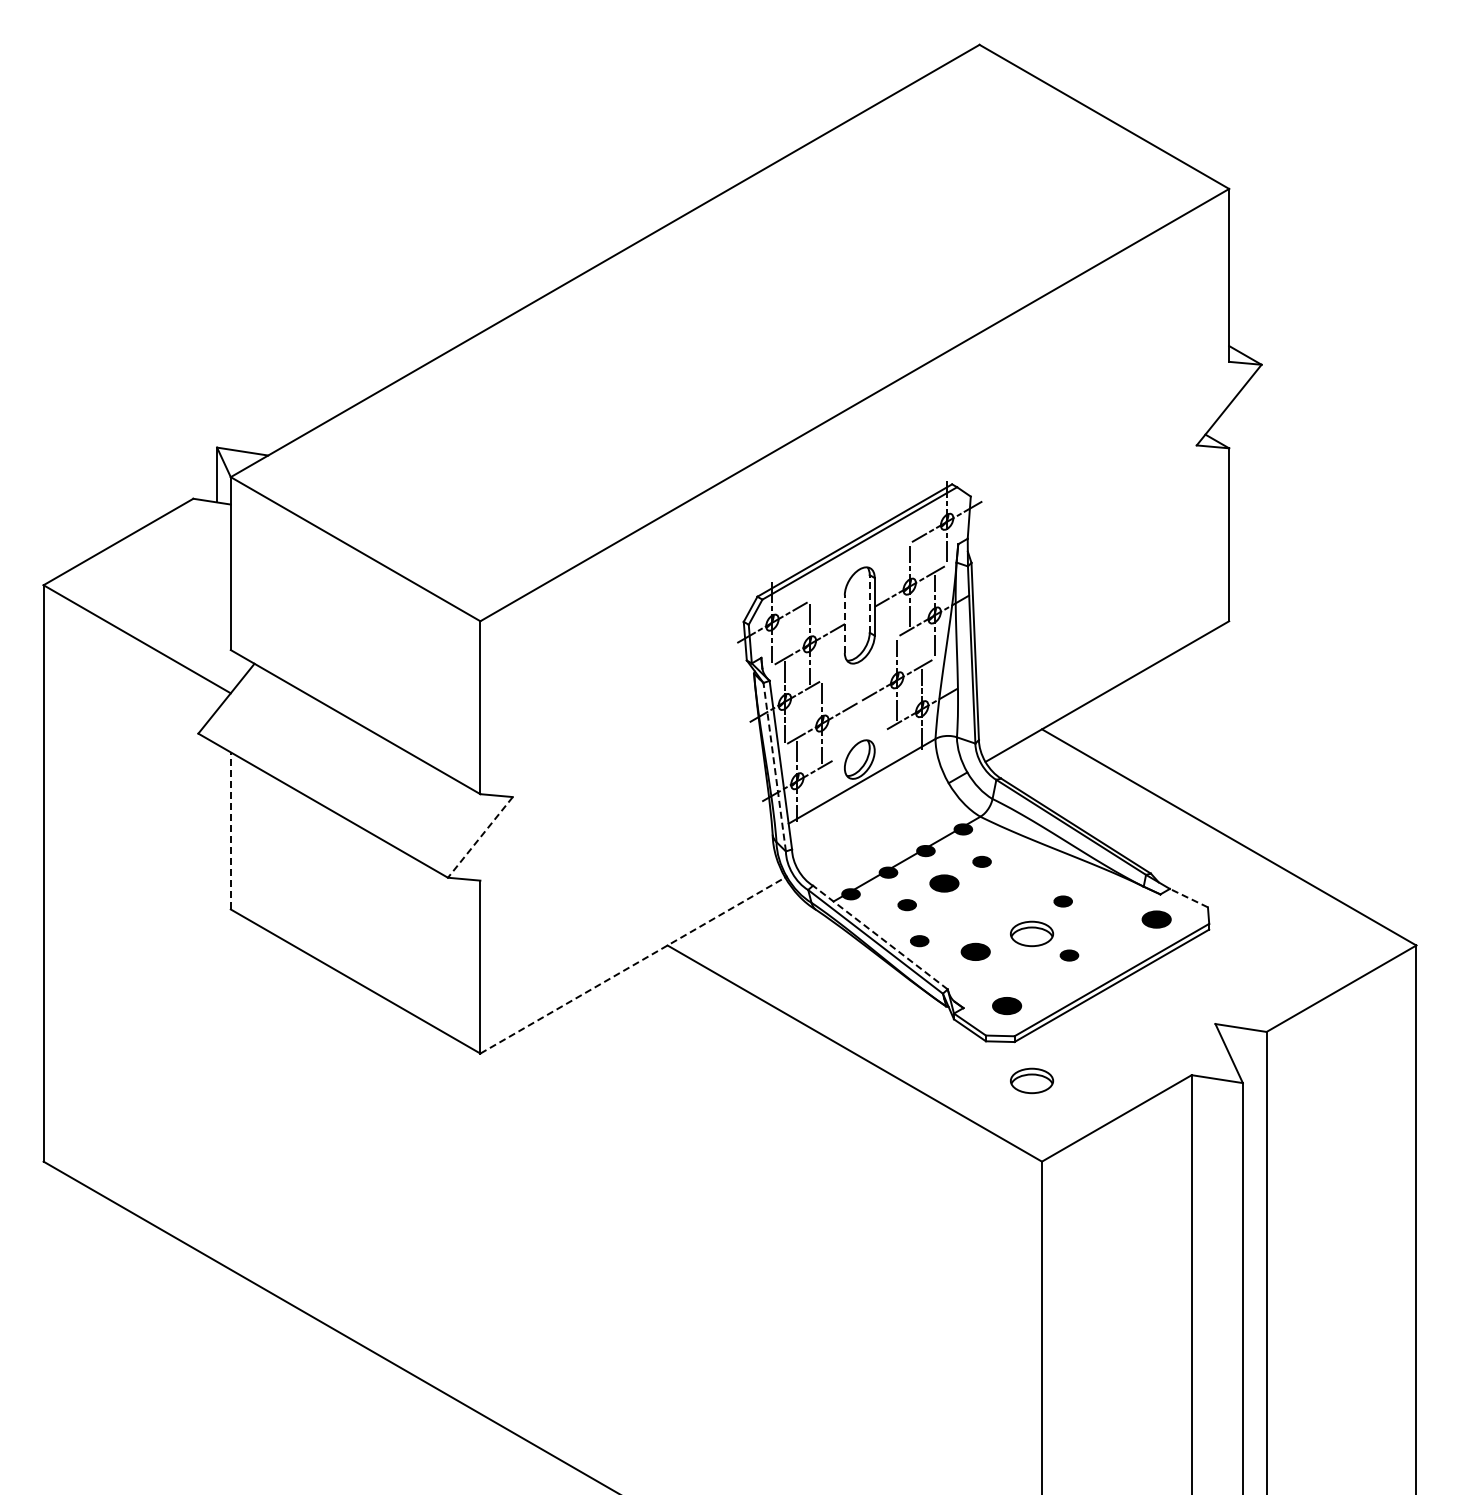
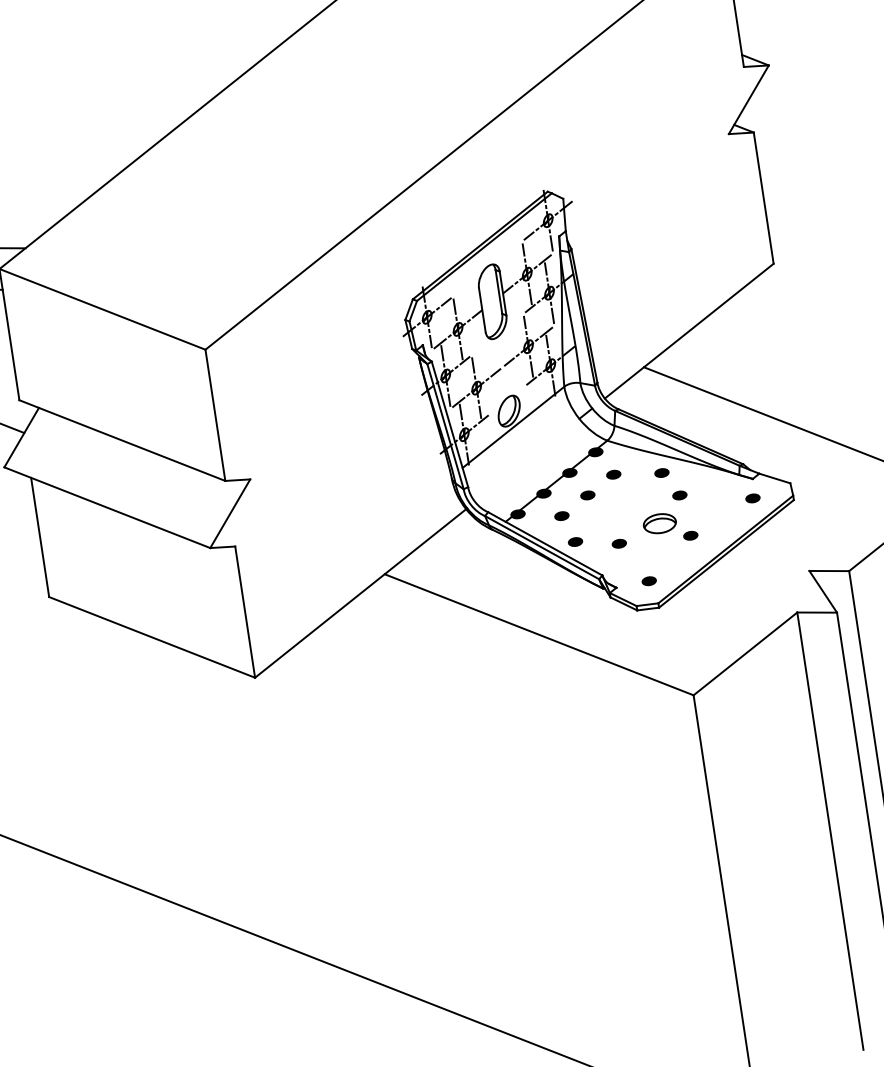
line: (869, 603) -> (498, 291), dashed -> solid
line: (844, 624) -> (482, 310), dashed -> solid
line: (774, 767) -> (445, 426), dashed -> solid
line: (230, 830) -> (39, 537), dashed -> solid
line: (480, 837) -> (230, 513), dashed -> solid
part: (1044, 869) -> (661, 473), added
part: (944, 883) -> (587, 495), size x0.62
line: (1188, 897) -> (774, 478), dashed -> solid
part: (1156, 919) -> (752, 498), size x0.62
line: (880, 937) -> (545, 543), dashed -> solid
part: (975, 951) -> (619, 543), size x0.62
line: (632, 965) -> (360, 593), dashed -> solid
part: (1006, 1005) -> (648, 580), size x0.62
part: (1032, 1080) -> (677, 634), removed

